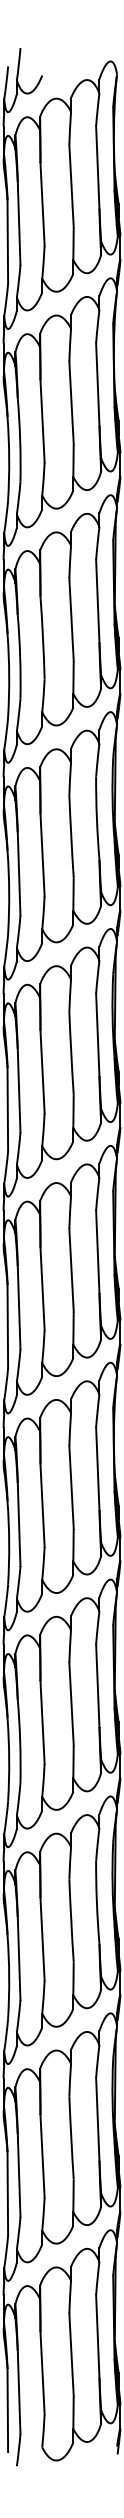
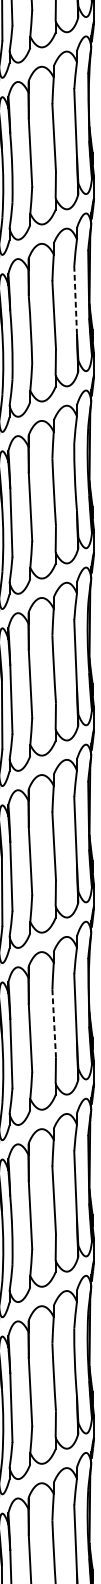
line: (97, 601) -> (75, 300), solid -> dashed
line: (71, 1487) -> (54, 1023), solid -> dashed

